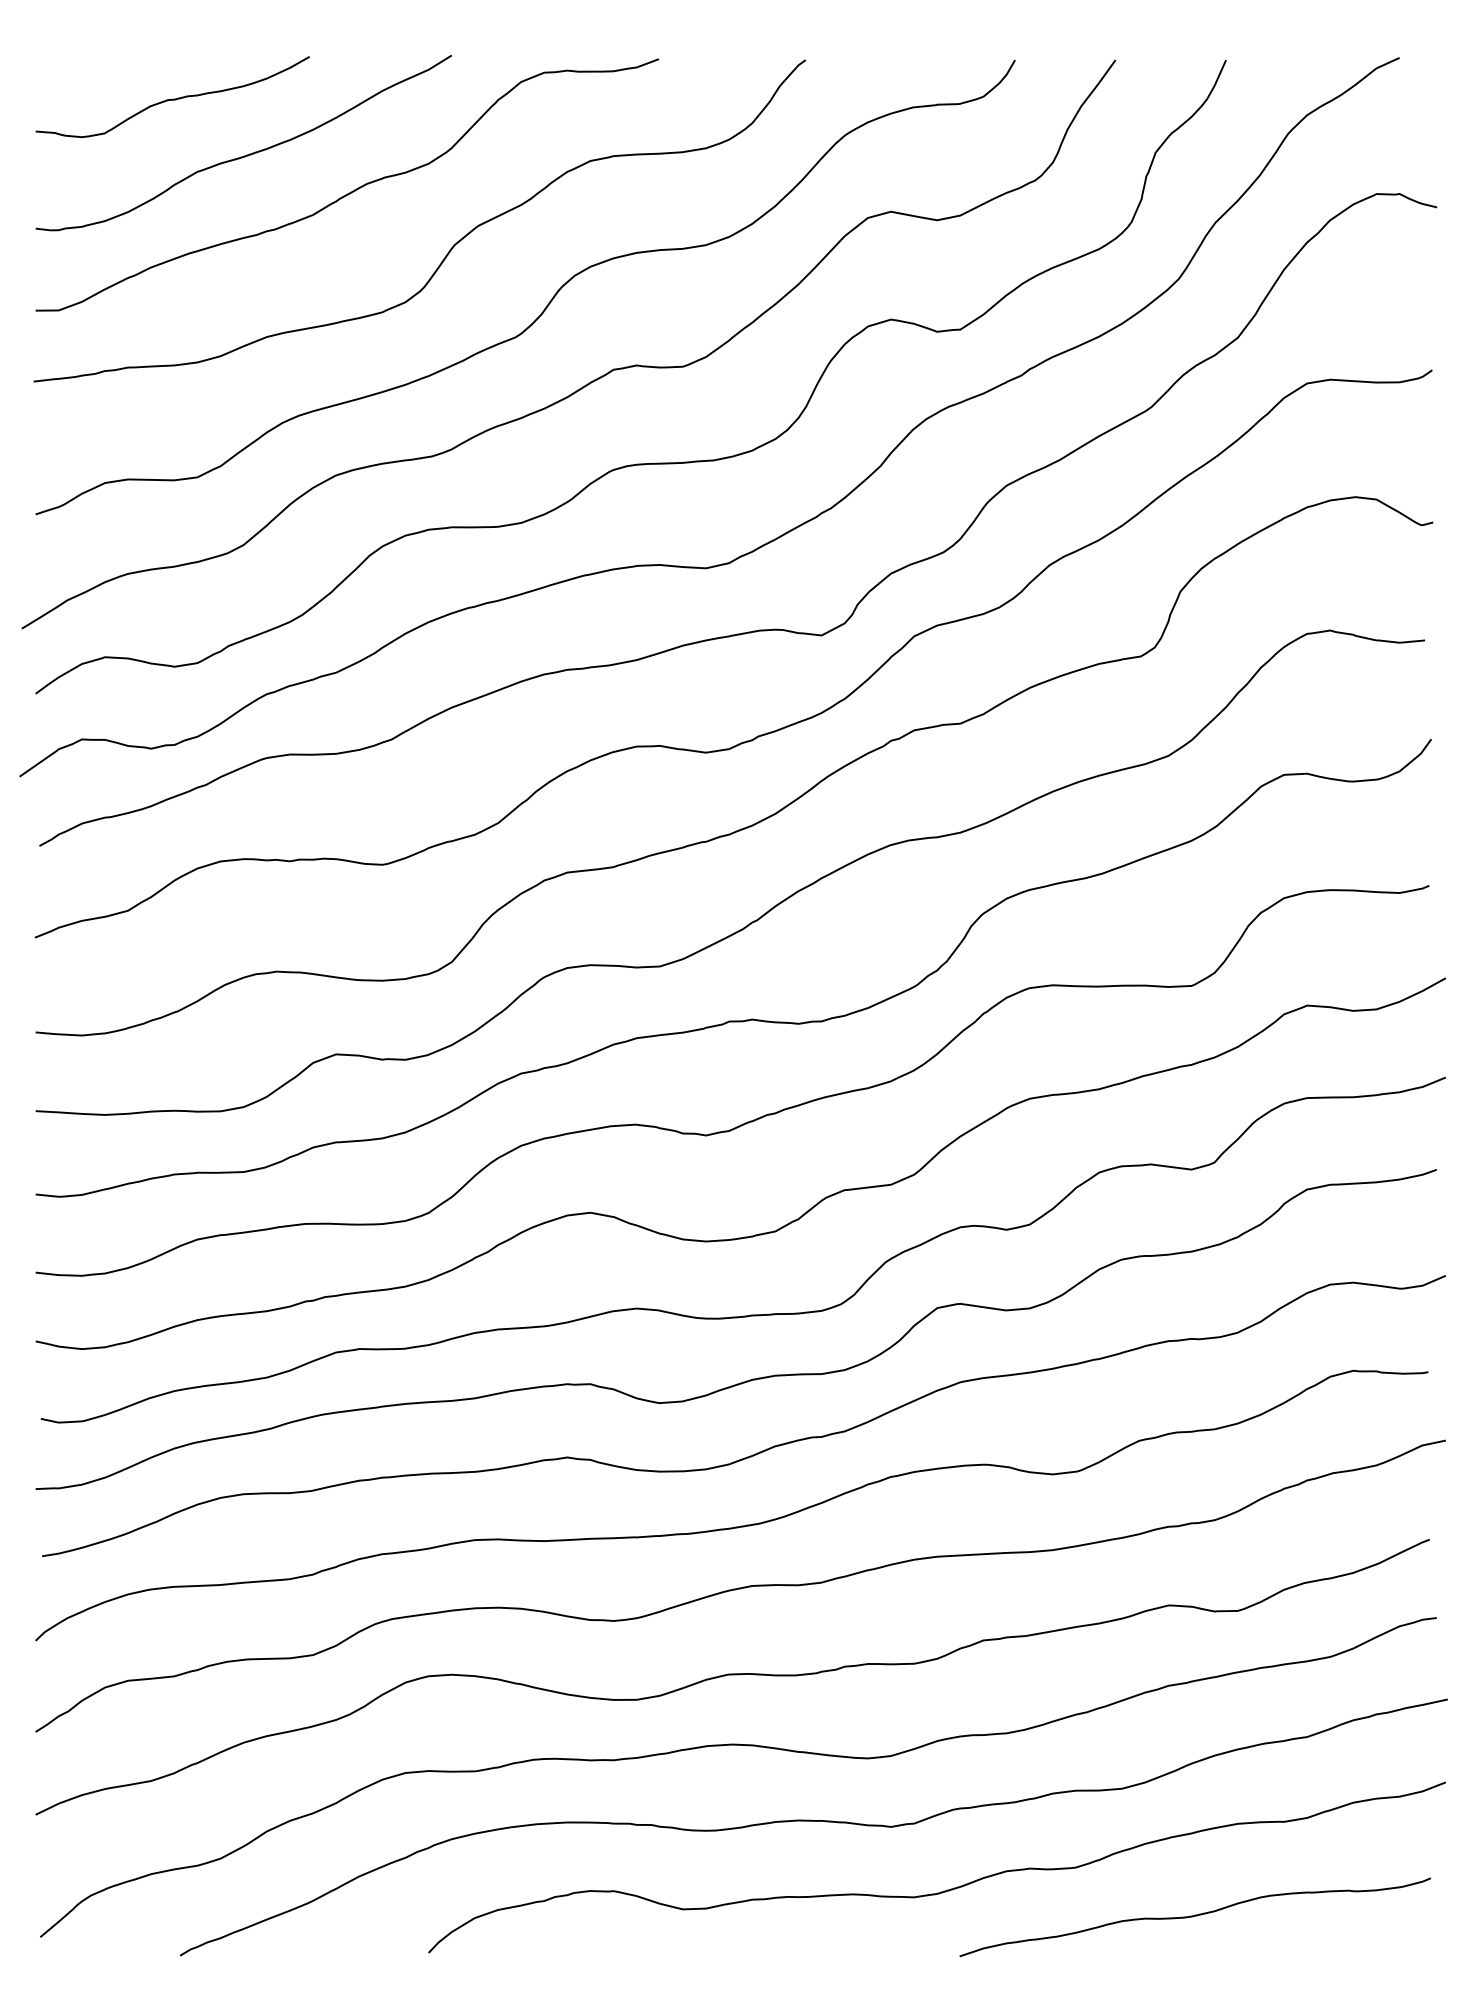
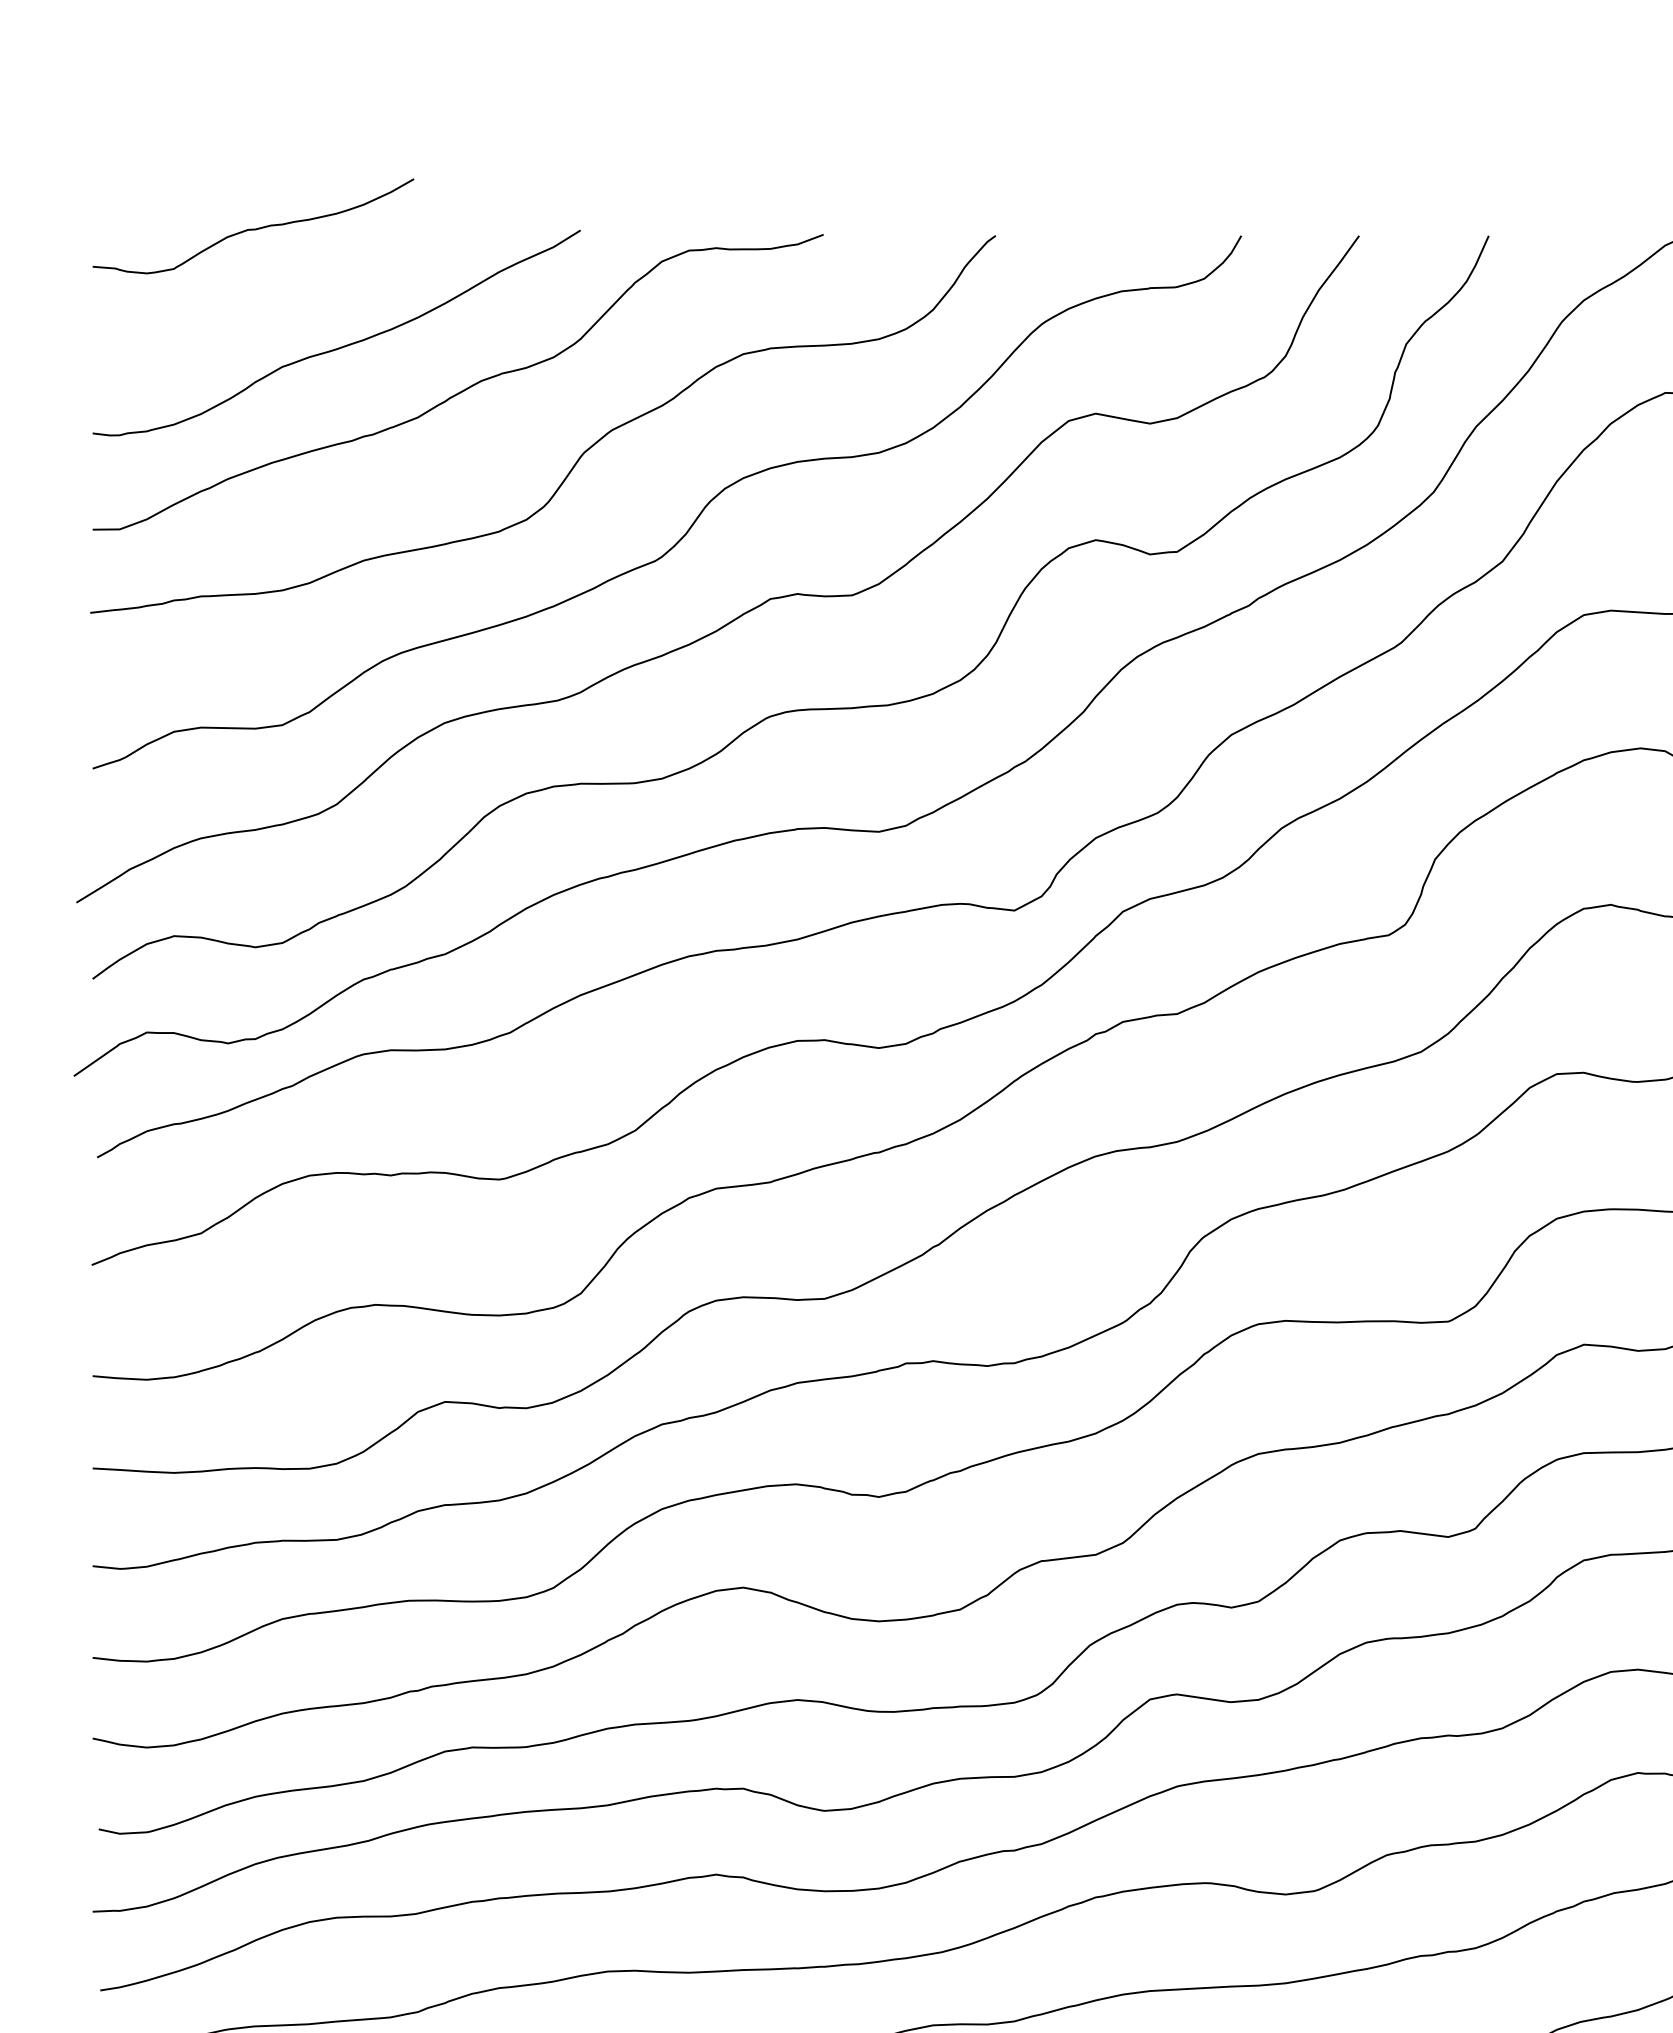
curve: (172, 98) -> (253, 228), moved

